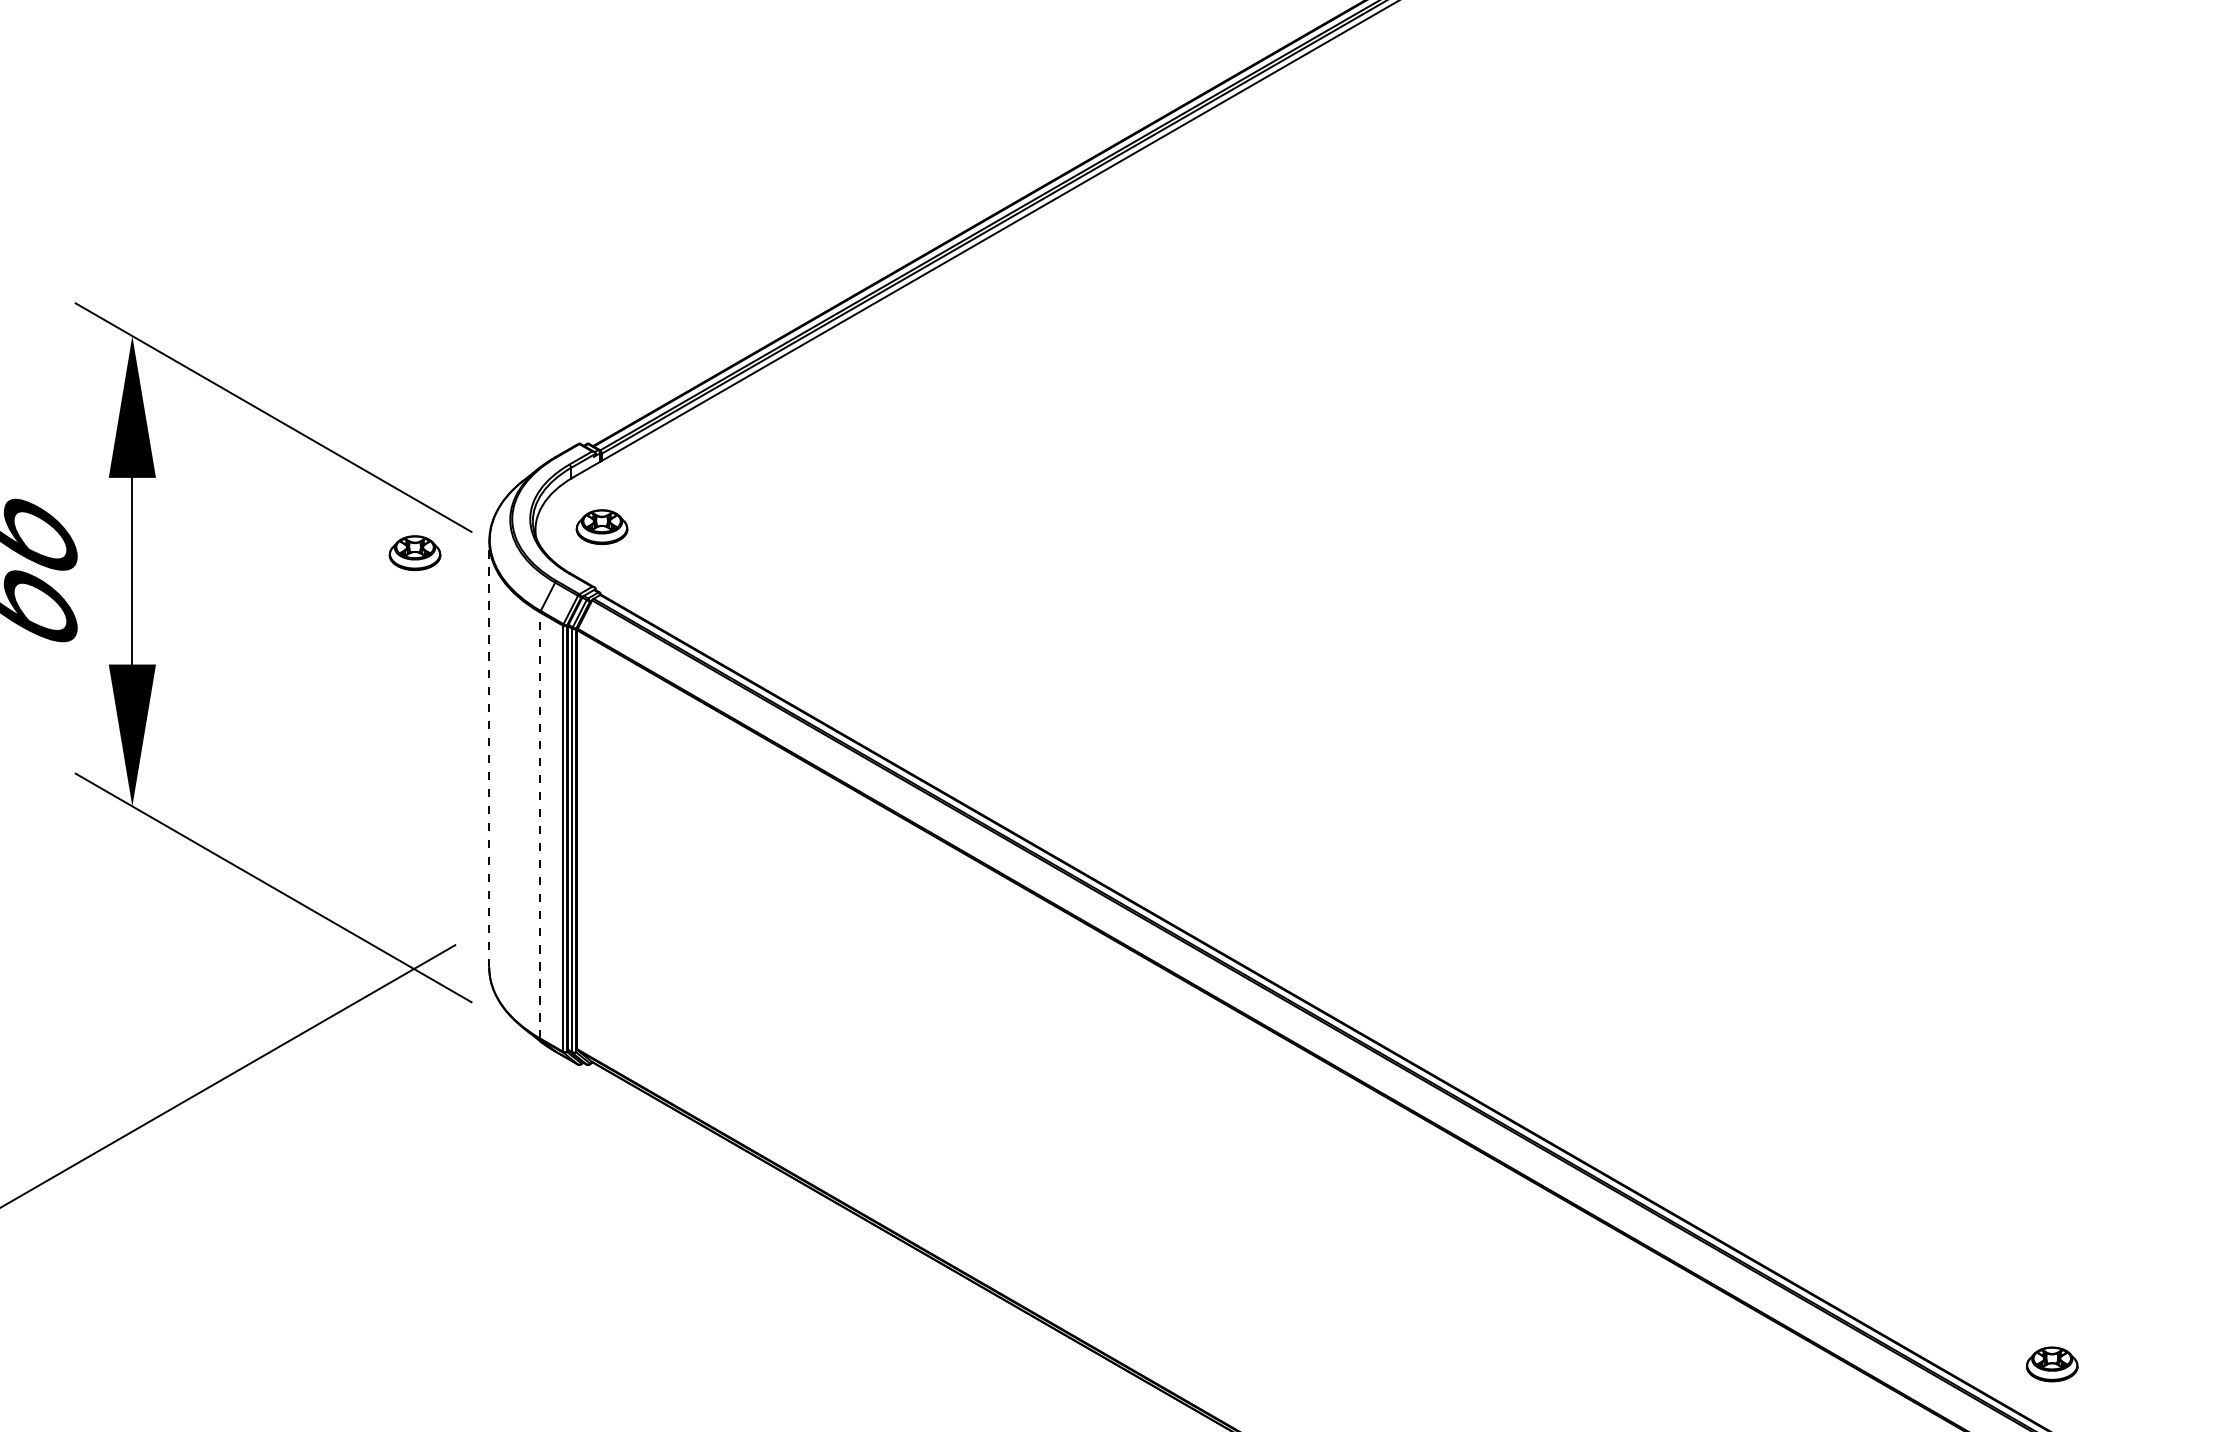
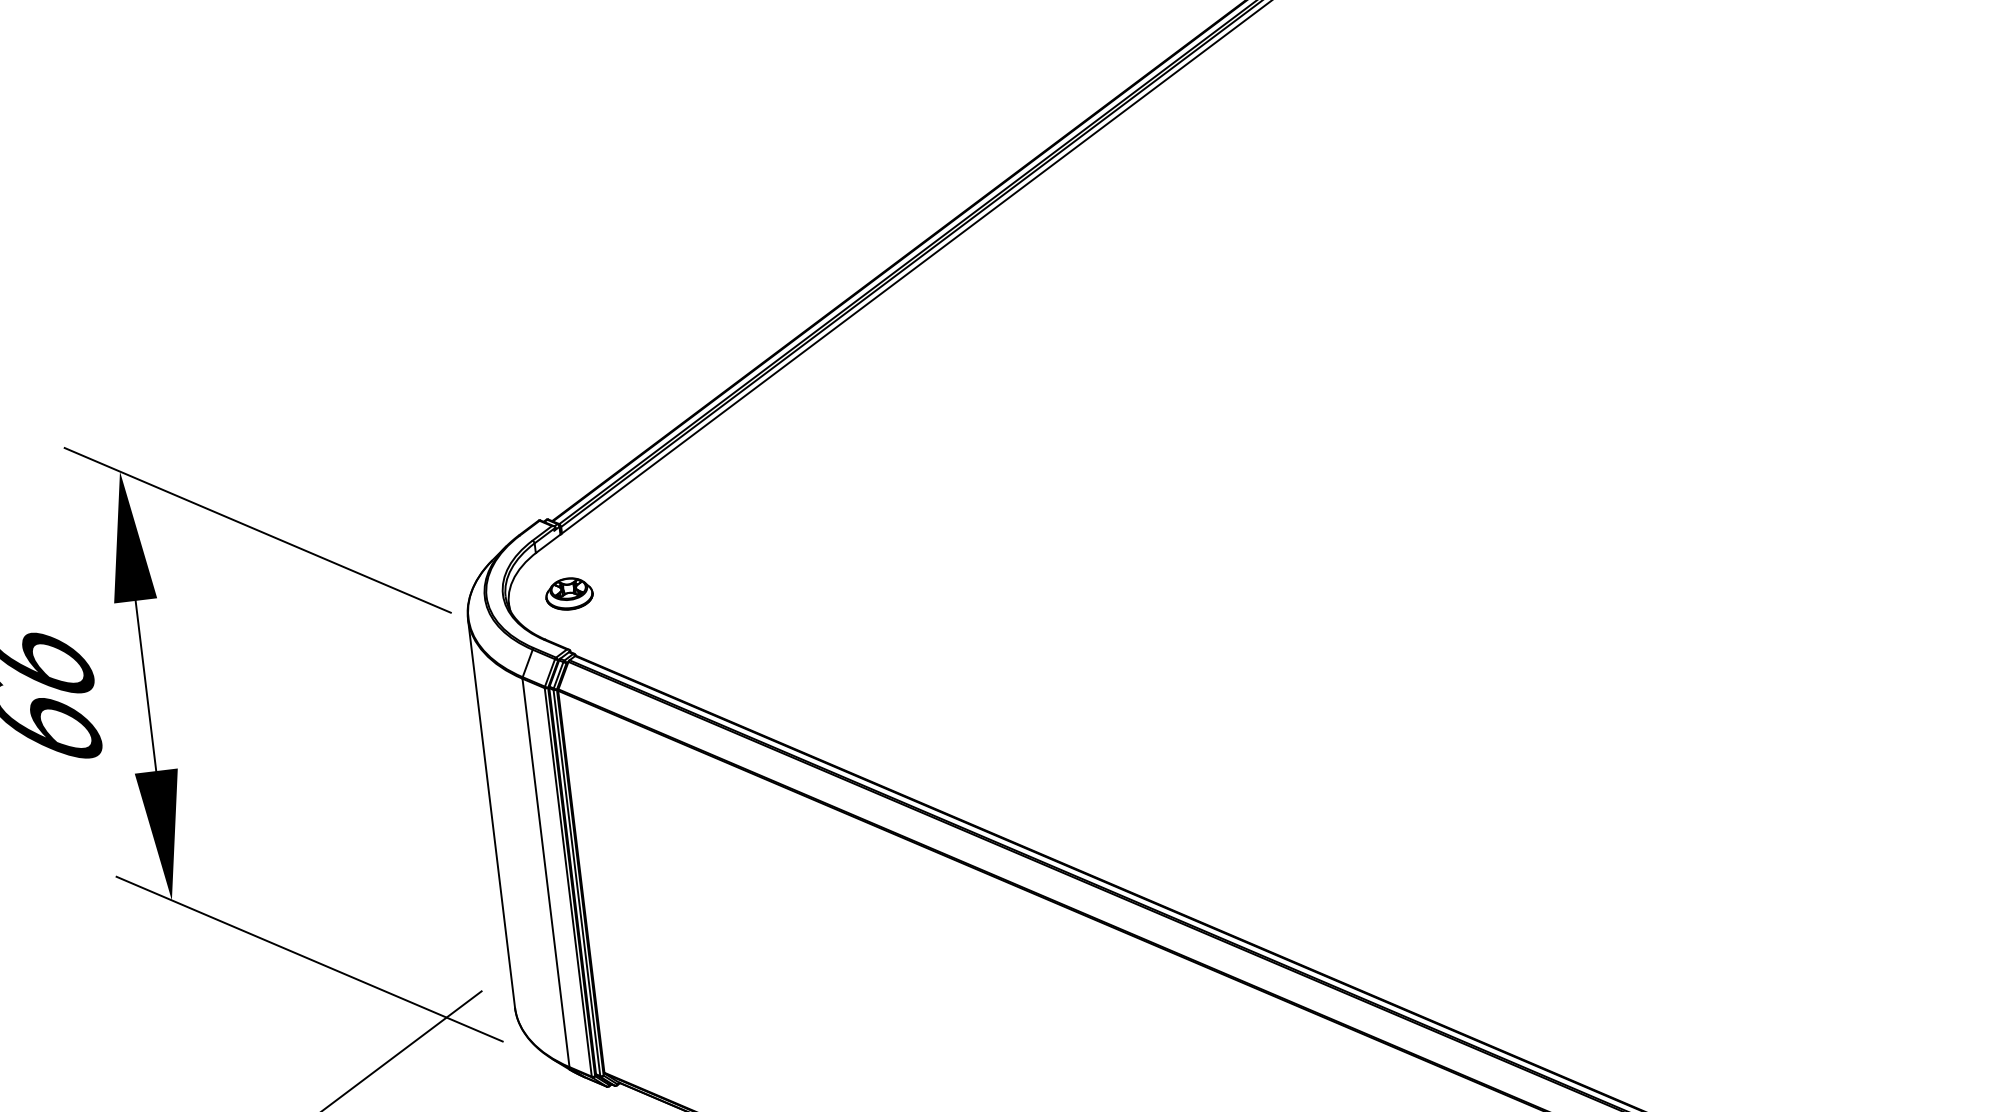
part: (414, 552) -> (401, 637), removed
line: (489, 754) -> (491, 813), dashed -> solid
line: (540, 825) -> (546, 872), dashed -> solid

